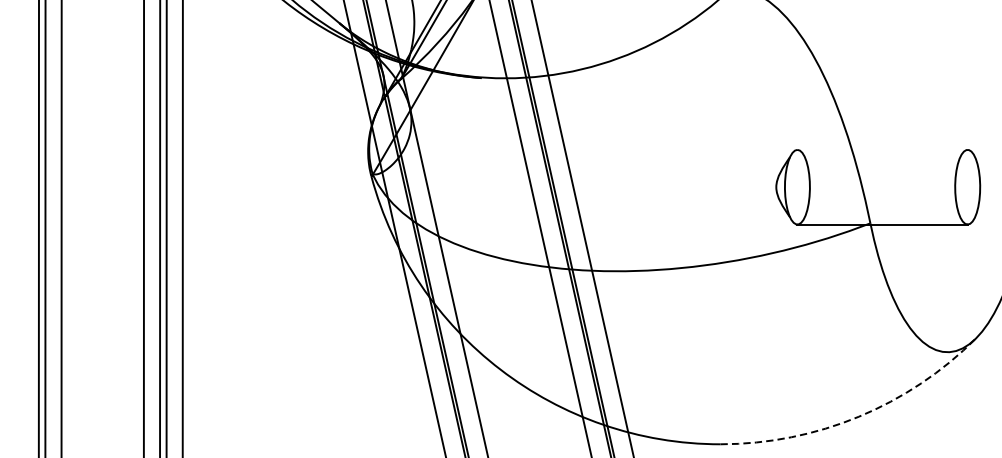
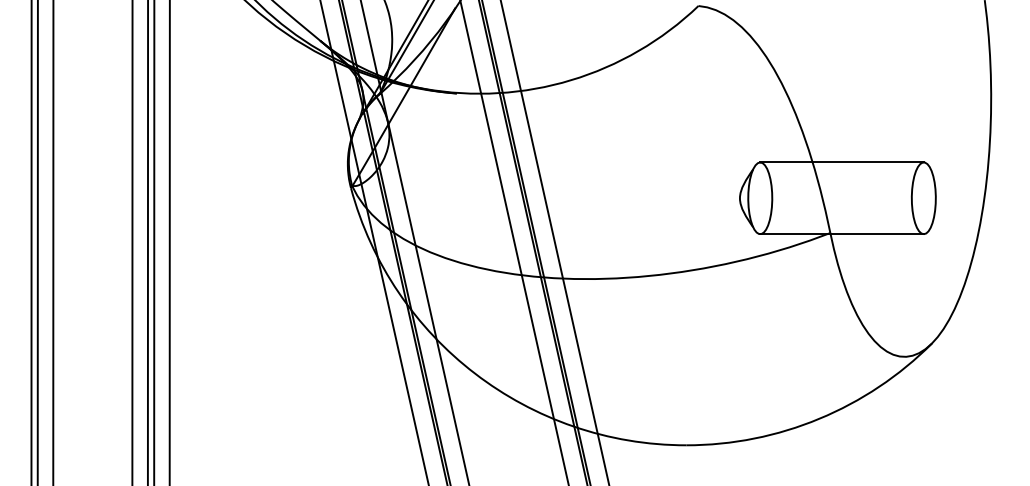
line: (882, 149) -> (841, 162), added
arc: (859, 416) -> (819, 418), dashed -> solid

